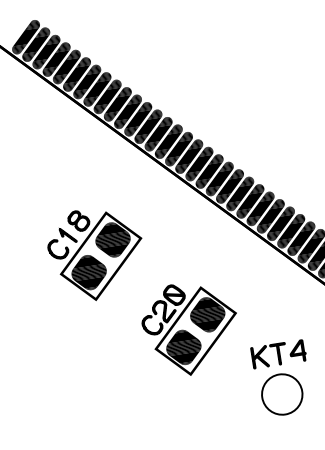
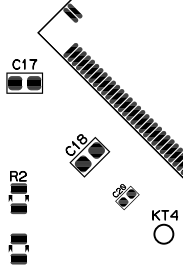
part: (189, 327) -> (125, 196), size x0.6

